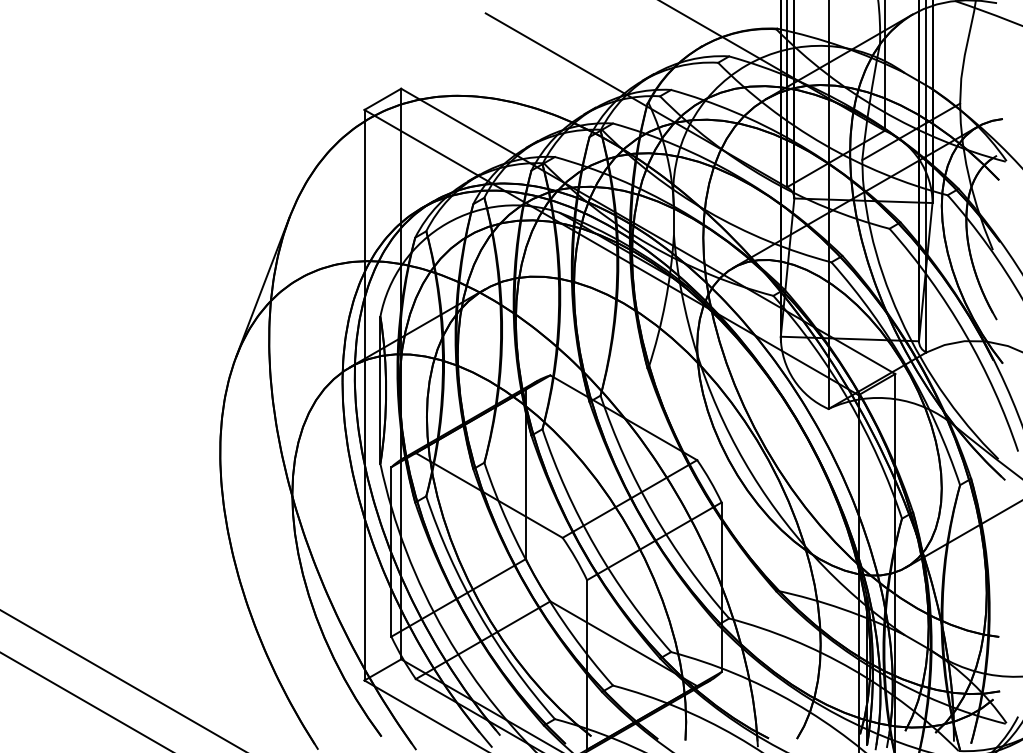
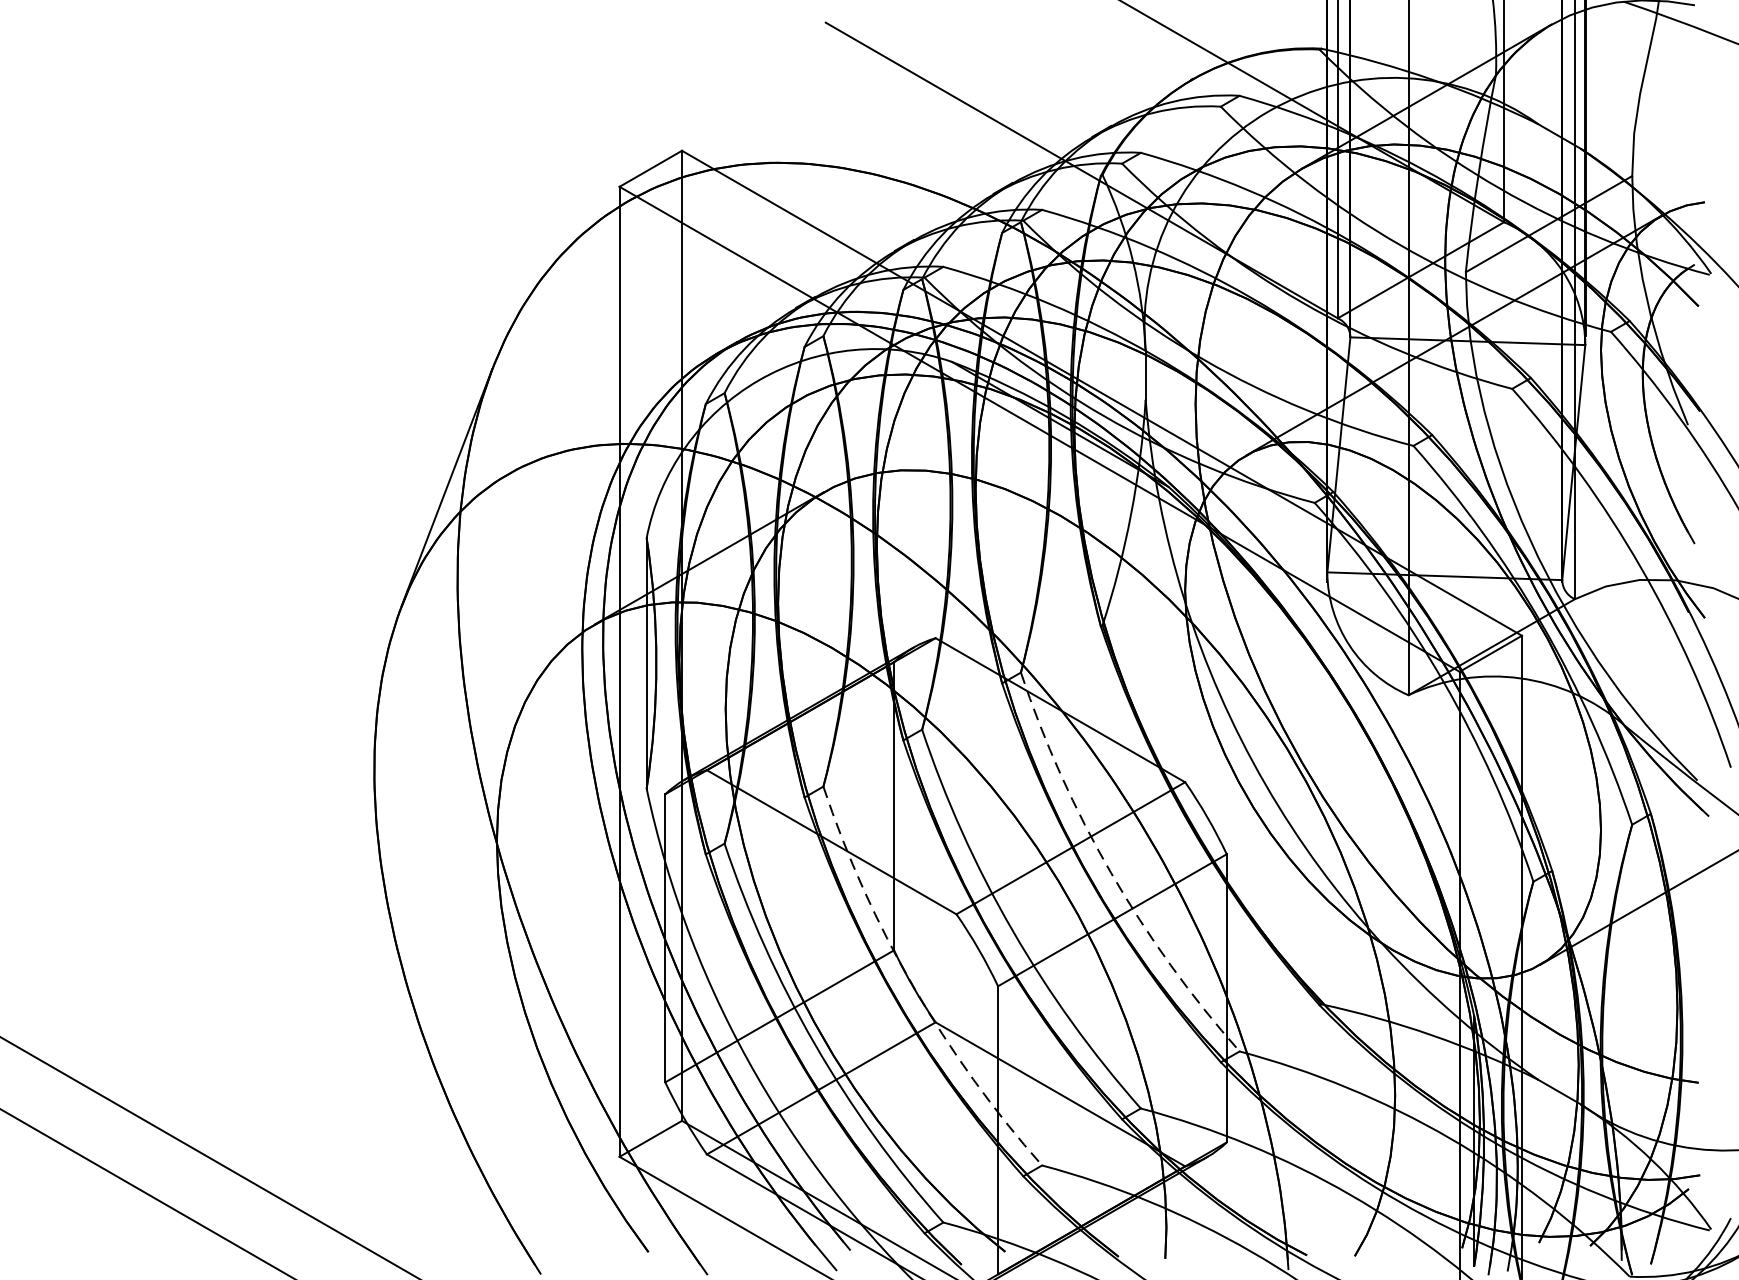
arc: (653, 513) -> (1110, 872), solid -> dashed
arc: (537, 580) -> (913, 986), solid -> dashed

